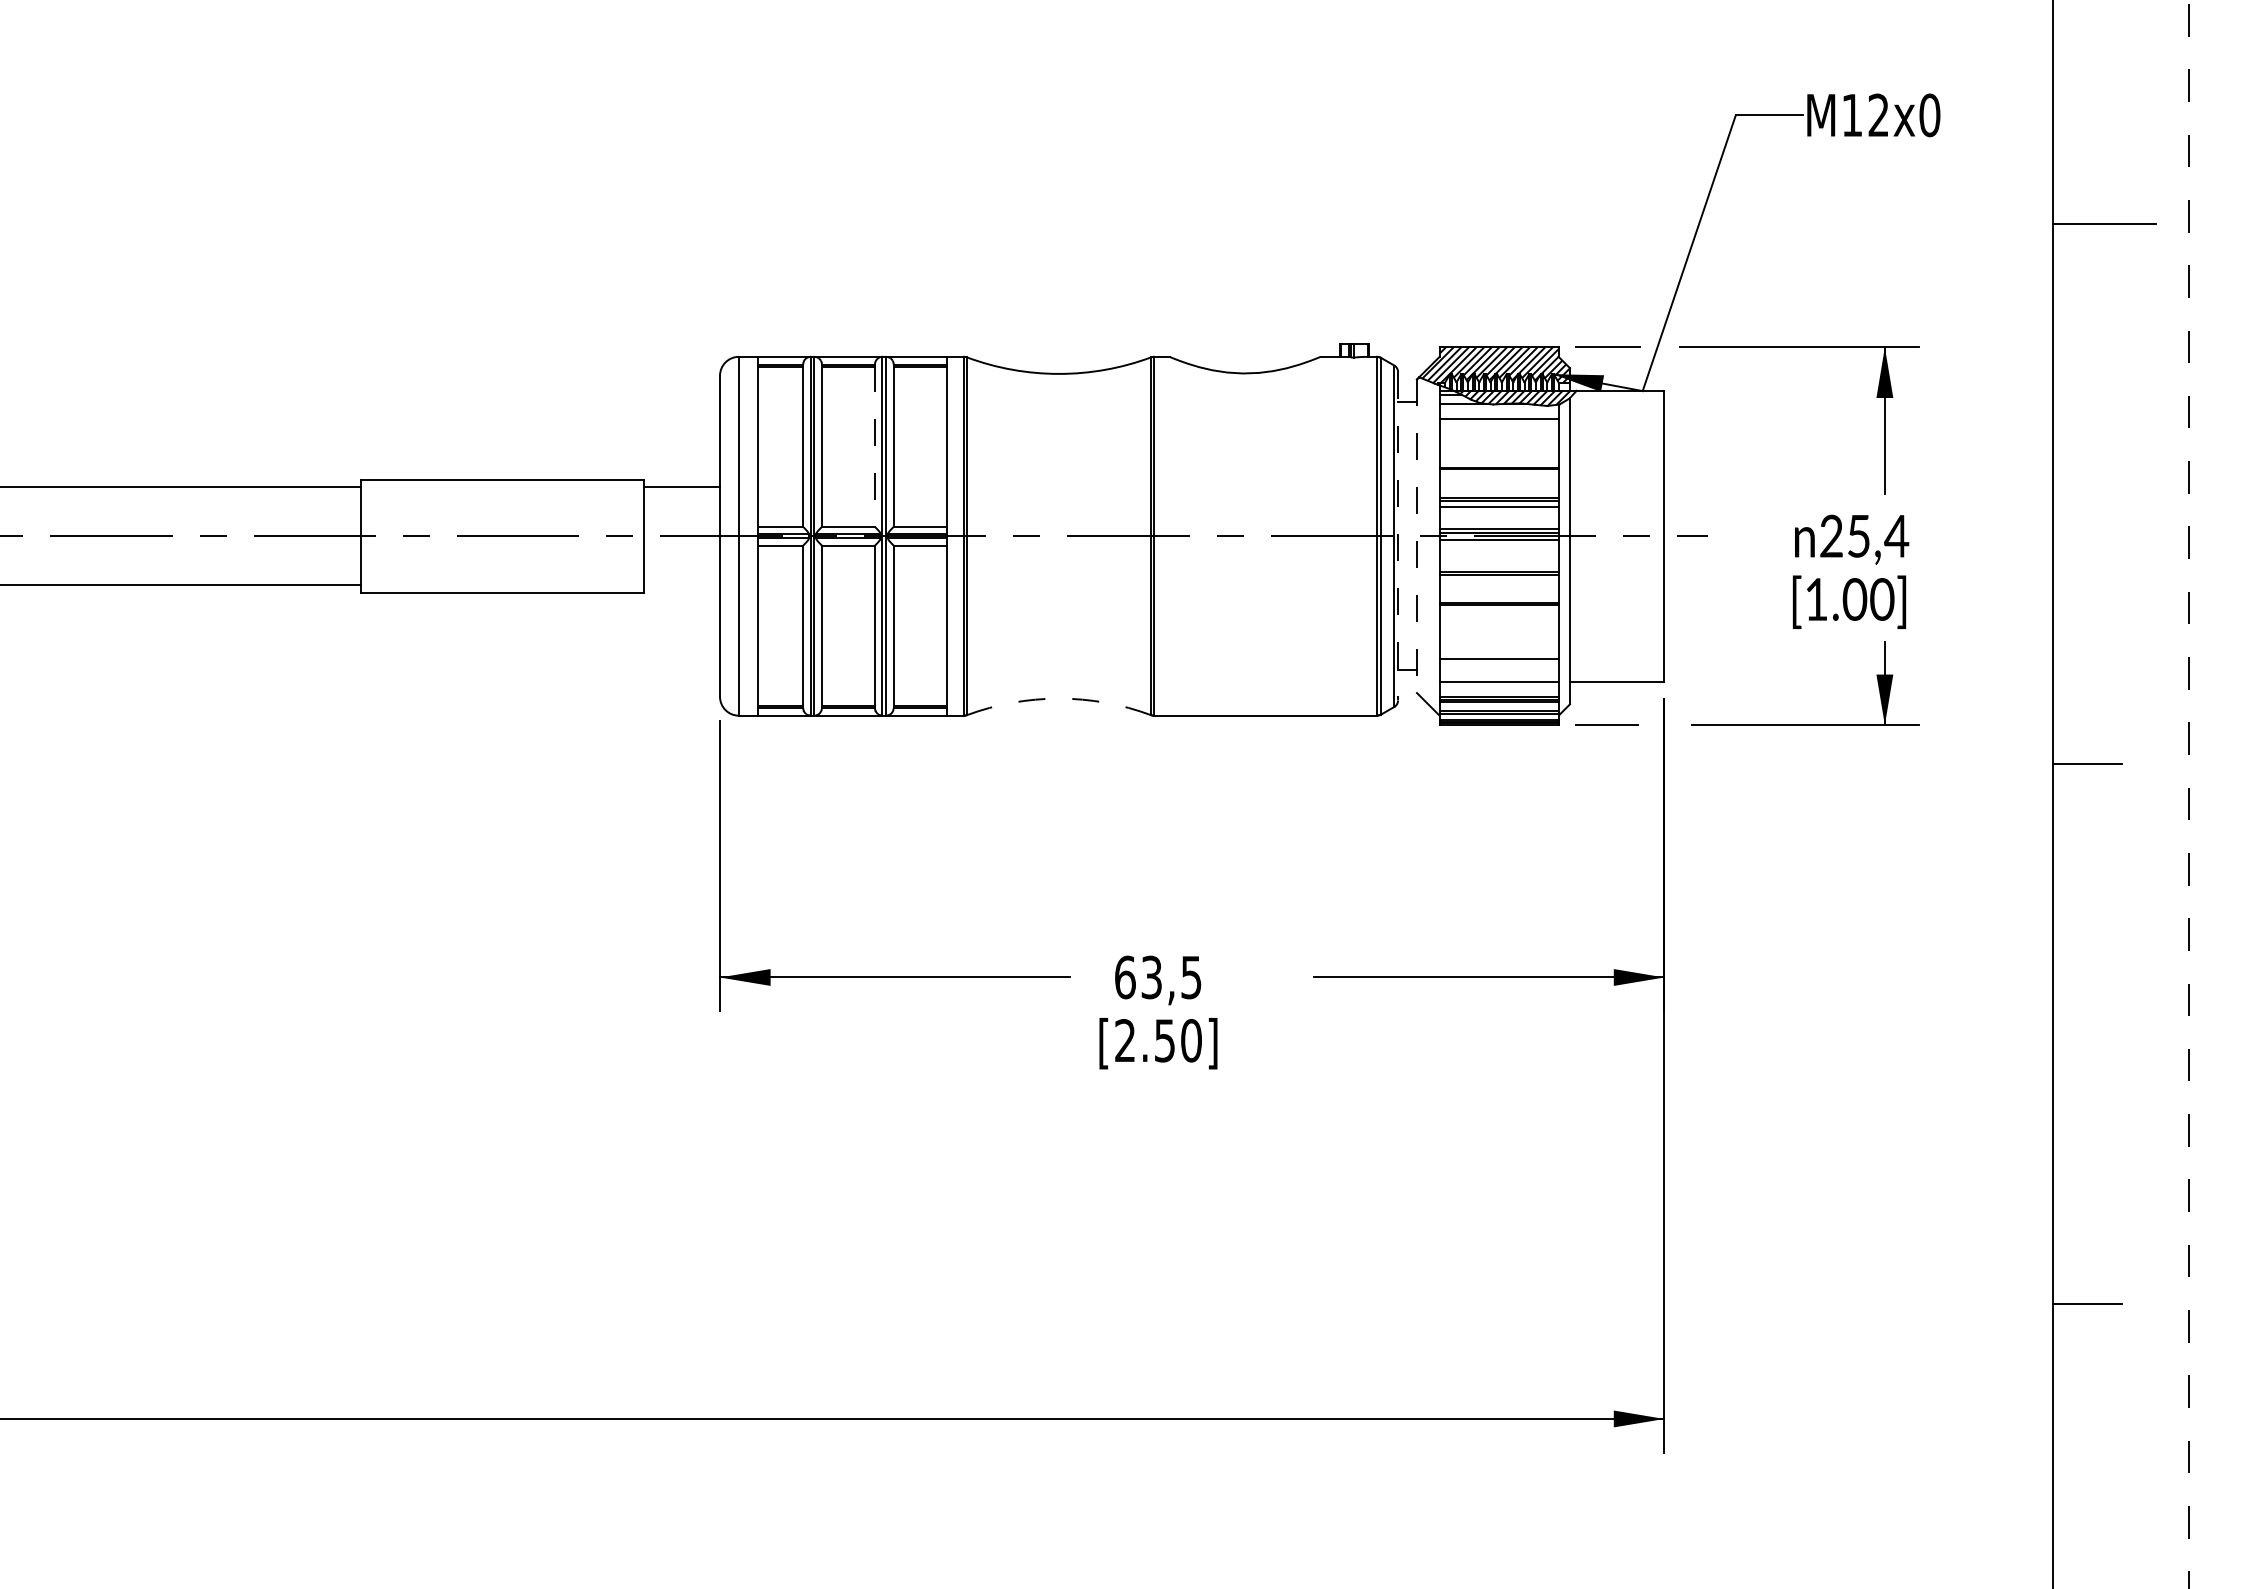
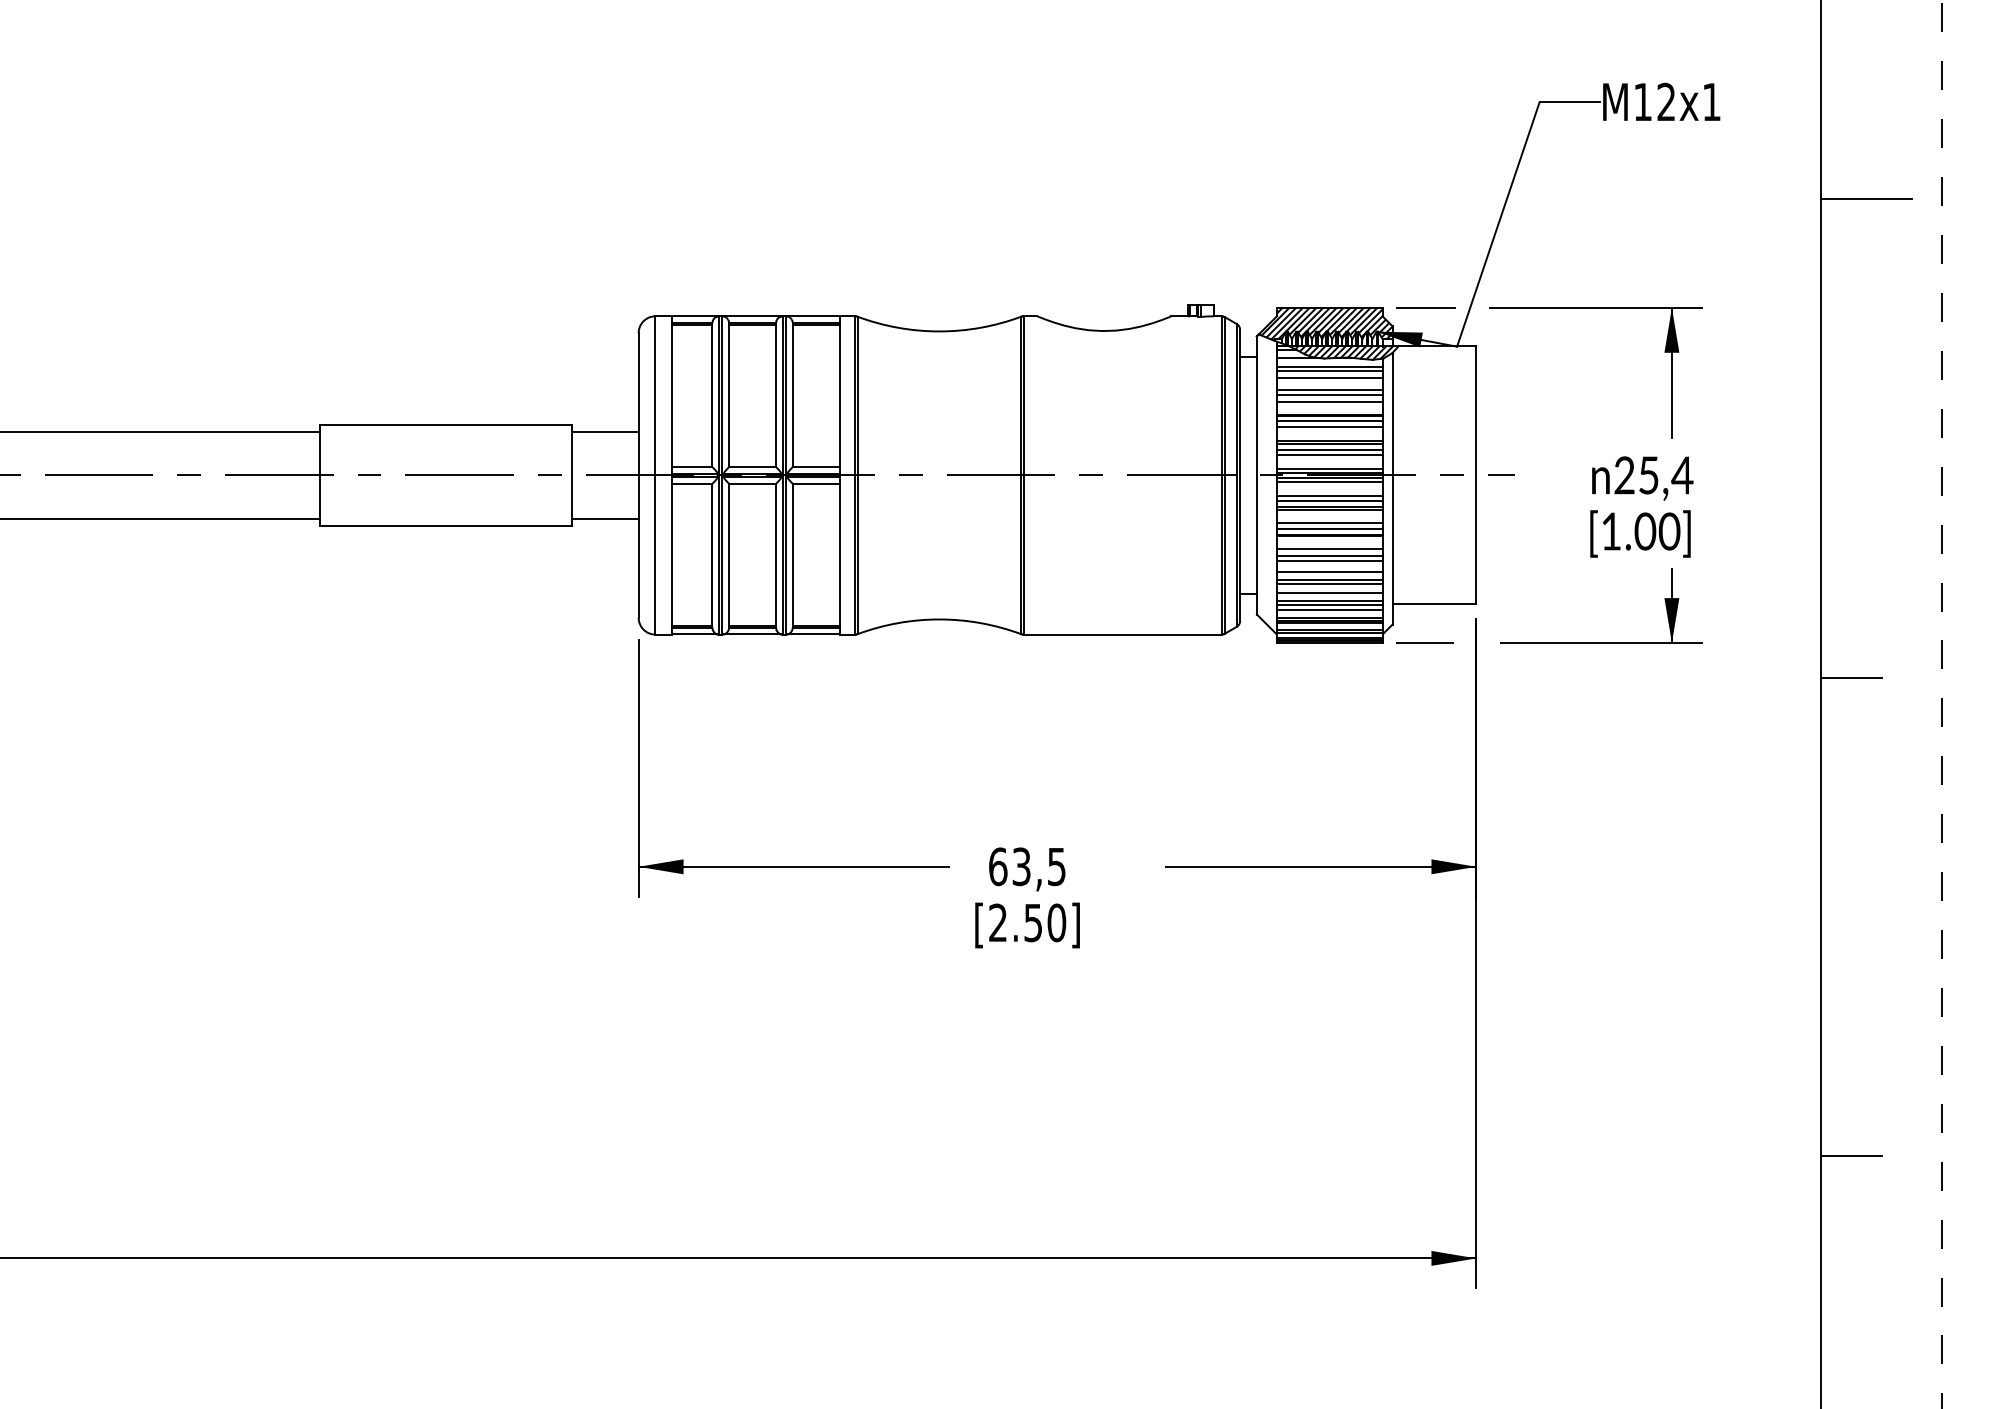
text: (1929, 115) -> (1711, 102), M12x0 -> M12x1
line: (1498, 413) -> (1329, 366), added
line: (1498, 426) -> (1329, 378), added
line: (1498, 439) -> (1329, 389), added
line: (1498, 445) -> (1329, 394), added
line: (874, 446) -> (775, 395), dashed -> solid
line: (1498, 453) -> (1329, 402), added
line: (1498, 475) -> (1329, 421), added
line: (1498, 482) -> (1329, 427), added
line: (1498, 512) -> (1329, 454), added
line: (1398, 536) -> (1240, 475), dashed -> solid
line: (1416, 536) -> (1256, 475), dashed -> solid
line: (1498, 544) -> (1329, 482), added
line: (1498, 559) -> (1329, 496), added
line: (1498, 565) -> (1329, 501), added
line: (682, 585) -> (605, 519), added
line: (1498, 590) -> (1329, 523), added
line: (1498, 597) -> (1329, 529), added
line: (1498, 619) -> (1329, 549), added
line: (1498, 626) -> (1329, 555), added
line: (1498, 632) -> (1329, 560), added
line: (1498, 645) -> (1329, 572), added
line: (1498, 653) -> (1329, 579), added
line: (1498, 668) -> (1329, 592), added
line: (1498, 677) -> (1329, 600), added
line: (1498, 687) -> (1329, 609), added
arc: (1059, 698) -> (939, 619), dashed -> solid

